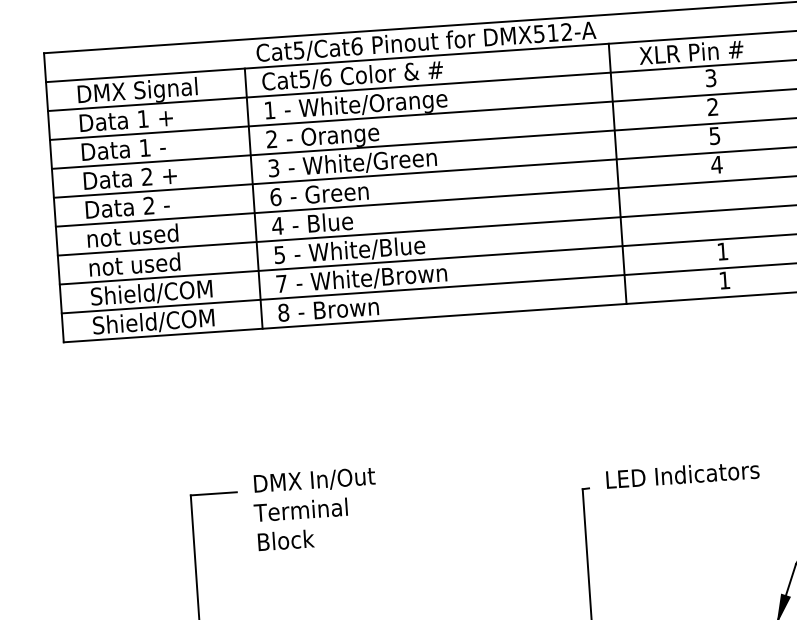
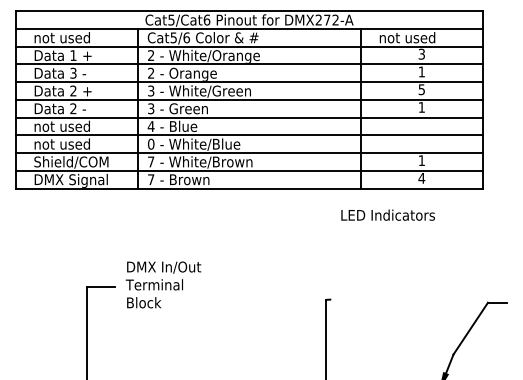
text: (545, 32) -> (322, 19), DMX512-A -> DMX272-A
text: (690, 52) -> (410, 37), XLR Pin # -> not used
text: (136, 91) -> (70, 38), DMX Signal -> not used
text: (712, 106) -> (421, 71), 2 -> 1
text: (270, 110) -> (151, 55), 1 -> 2
text: (145, 146) -> (73, 72), 1 -> 3
text: (716, 165) -> (421, 107), 4 -> 1
text: (276, 196) -> (151, 108), 6 -> 3
text: (280, 253) -> (151, 143), 5 -> 0
text: (724, 280) -> (421, 178), 1 -> 4
text: (284, 312) -> (151, 179), 8 -> 7
text: (153, 322) -> (71, 180), Shield/COM -> DMX Signal
text: (681, 473) -> (387, 214), moved
text: (315, 508) -> (163, 284), moved

